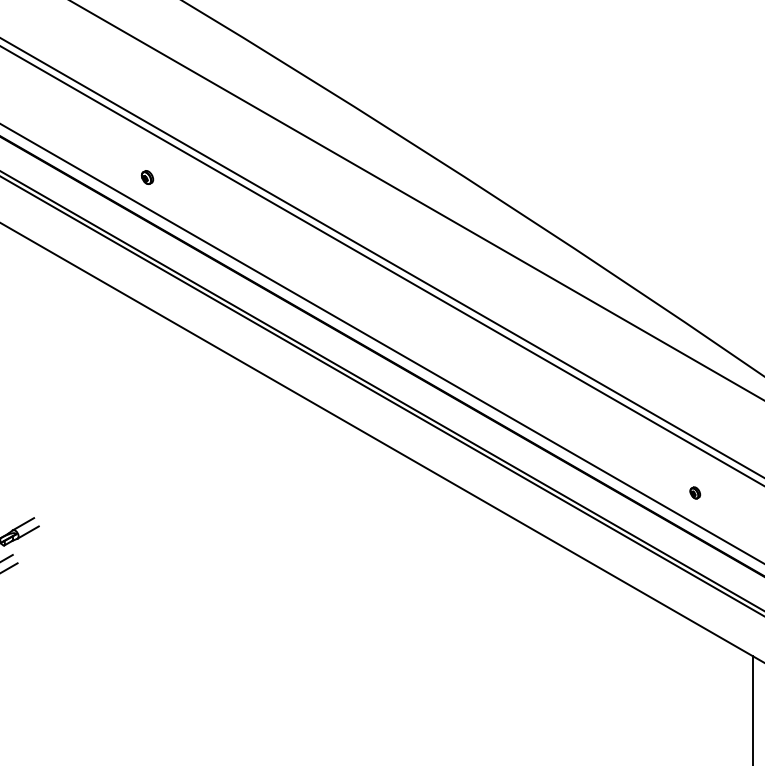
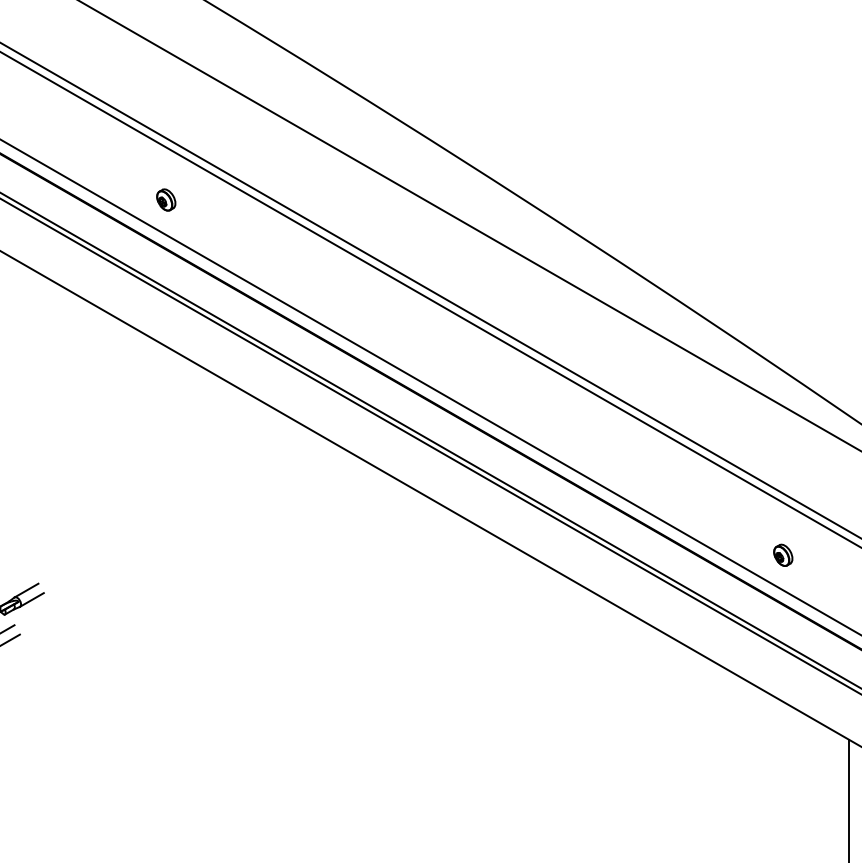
part: (147, 177) -> (166, 199), size x1.43
part: (695, 492) -> (783, 554), size x1.67

